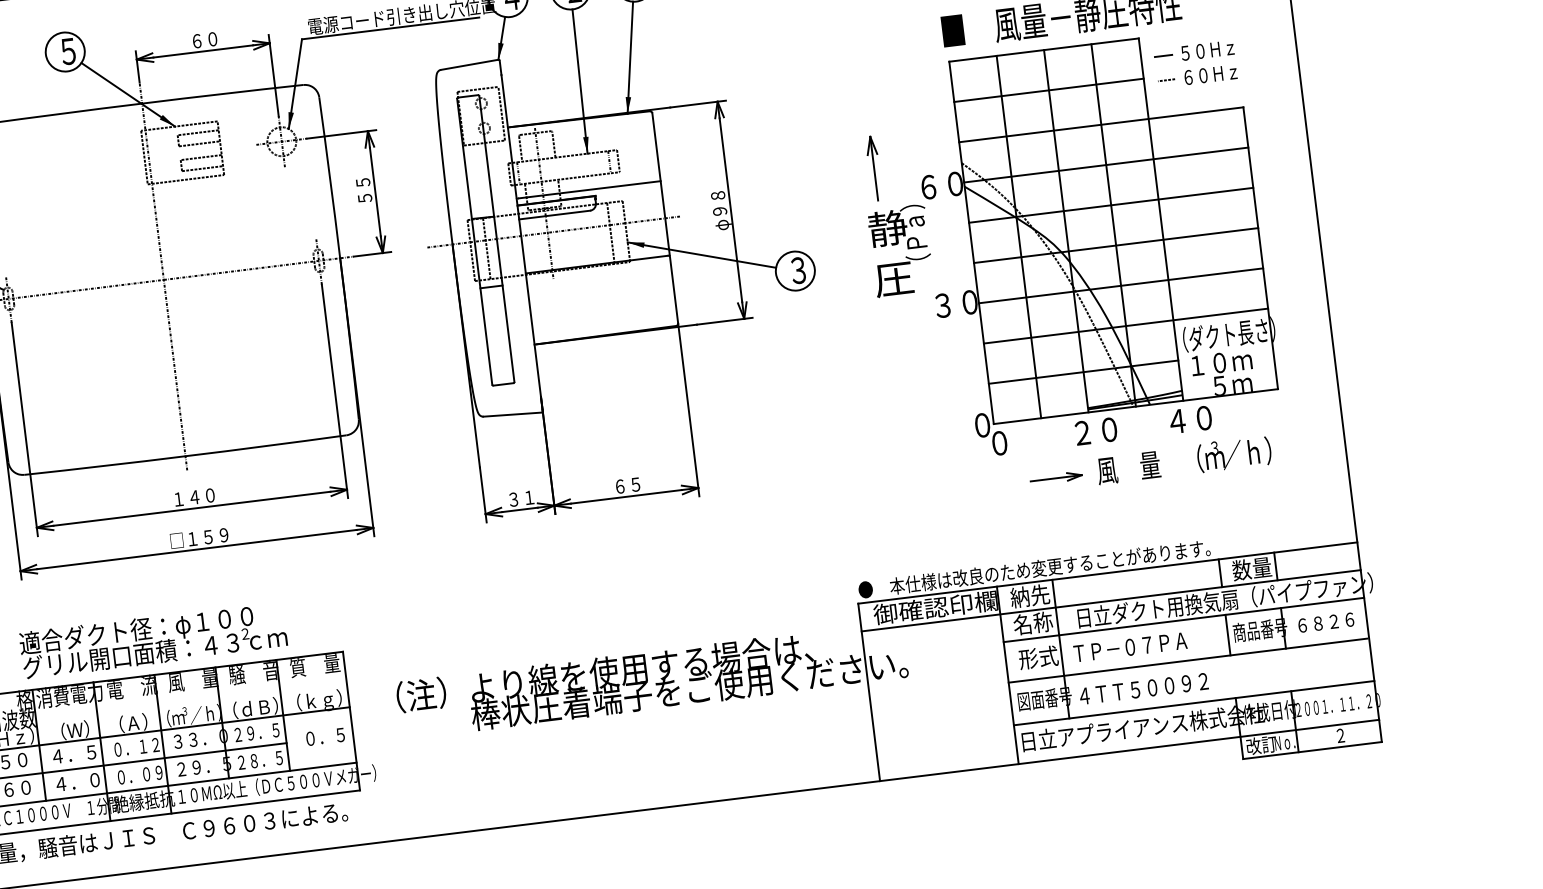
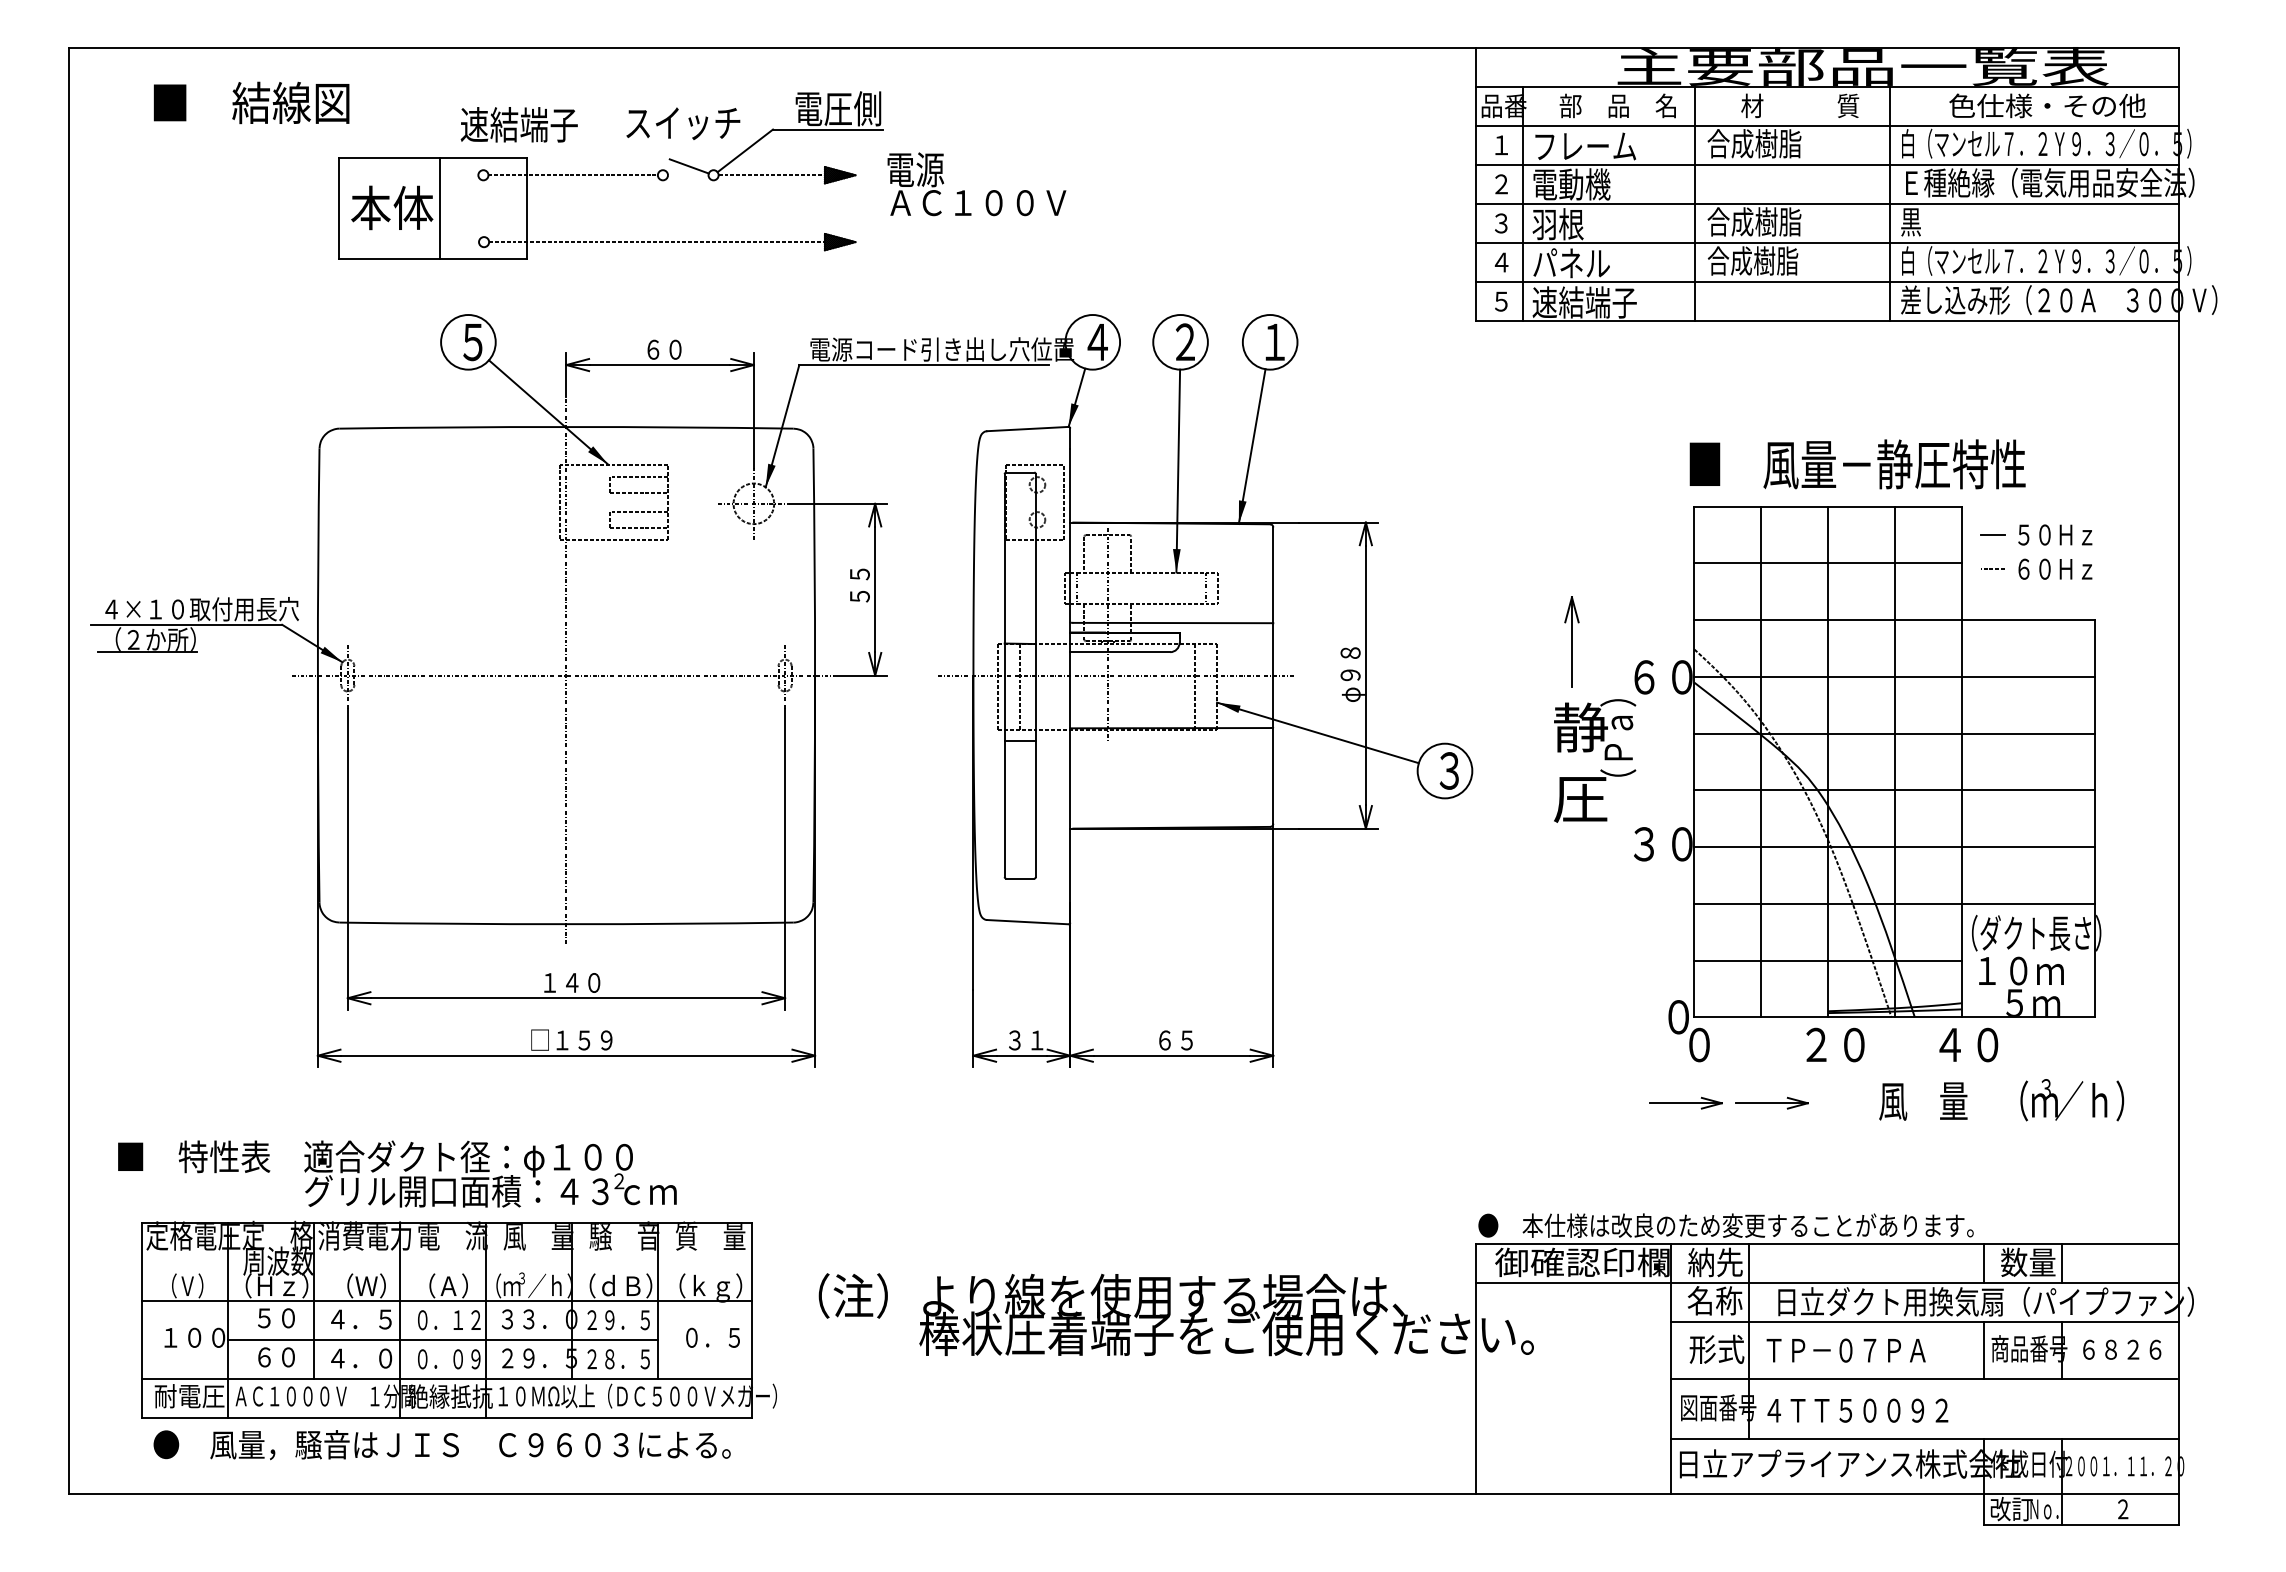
text: (1184, 460) -> (2001, 1100), moved
part: (994, 485) -> (1685, 1102), added

